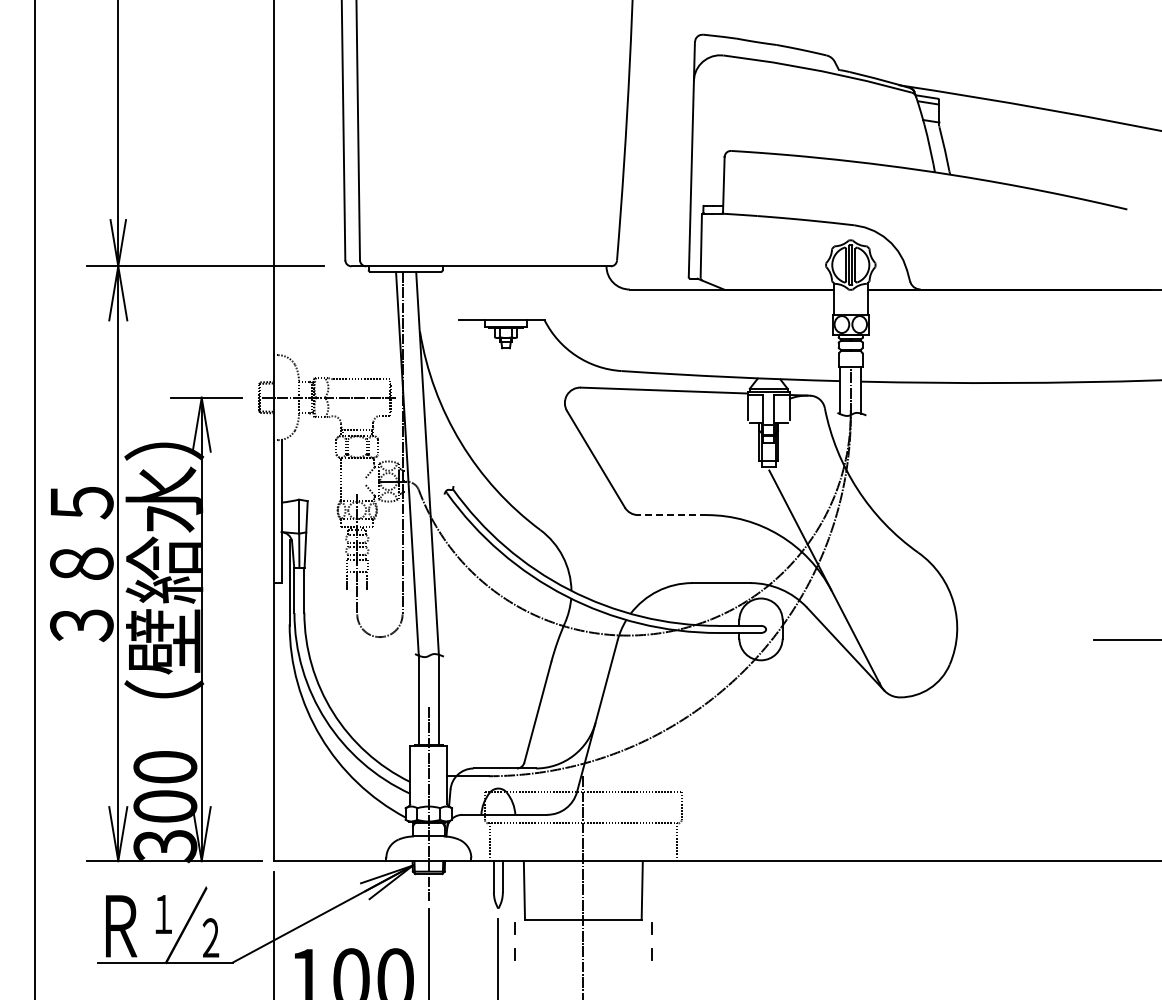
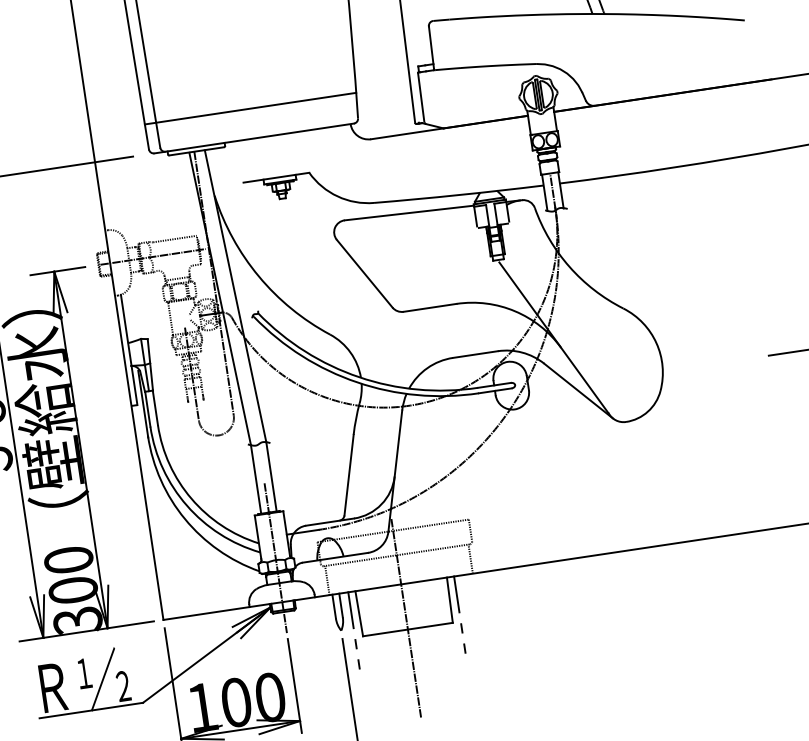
line: (481, 227) -> (249, 108), added
line: (672, 515) -> (430, 308), dashed -> solid
line: (514, 884) -> (350, 610), added
line: (652, 884) -> (457, 594), added

